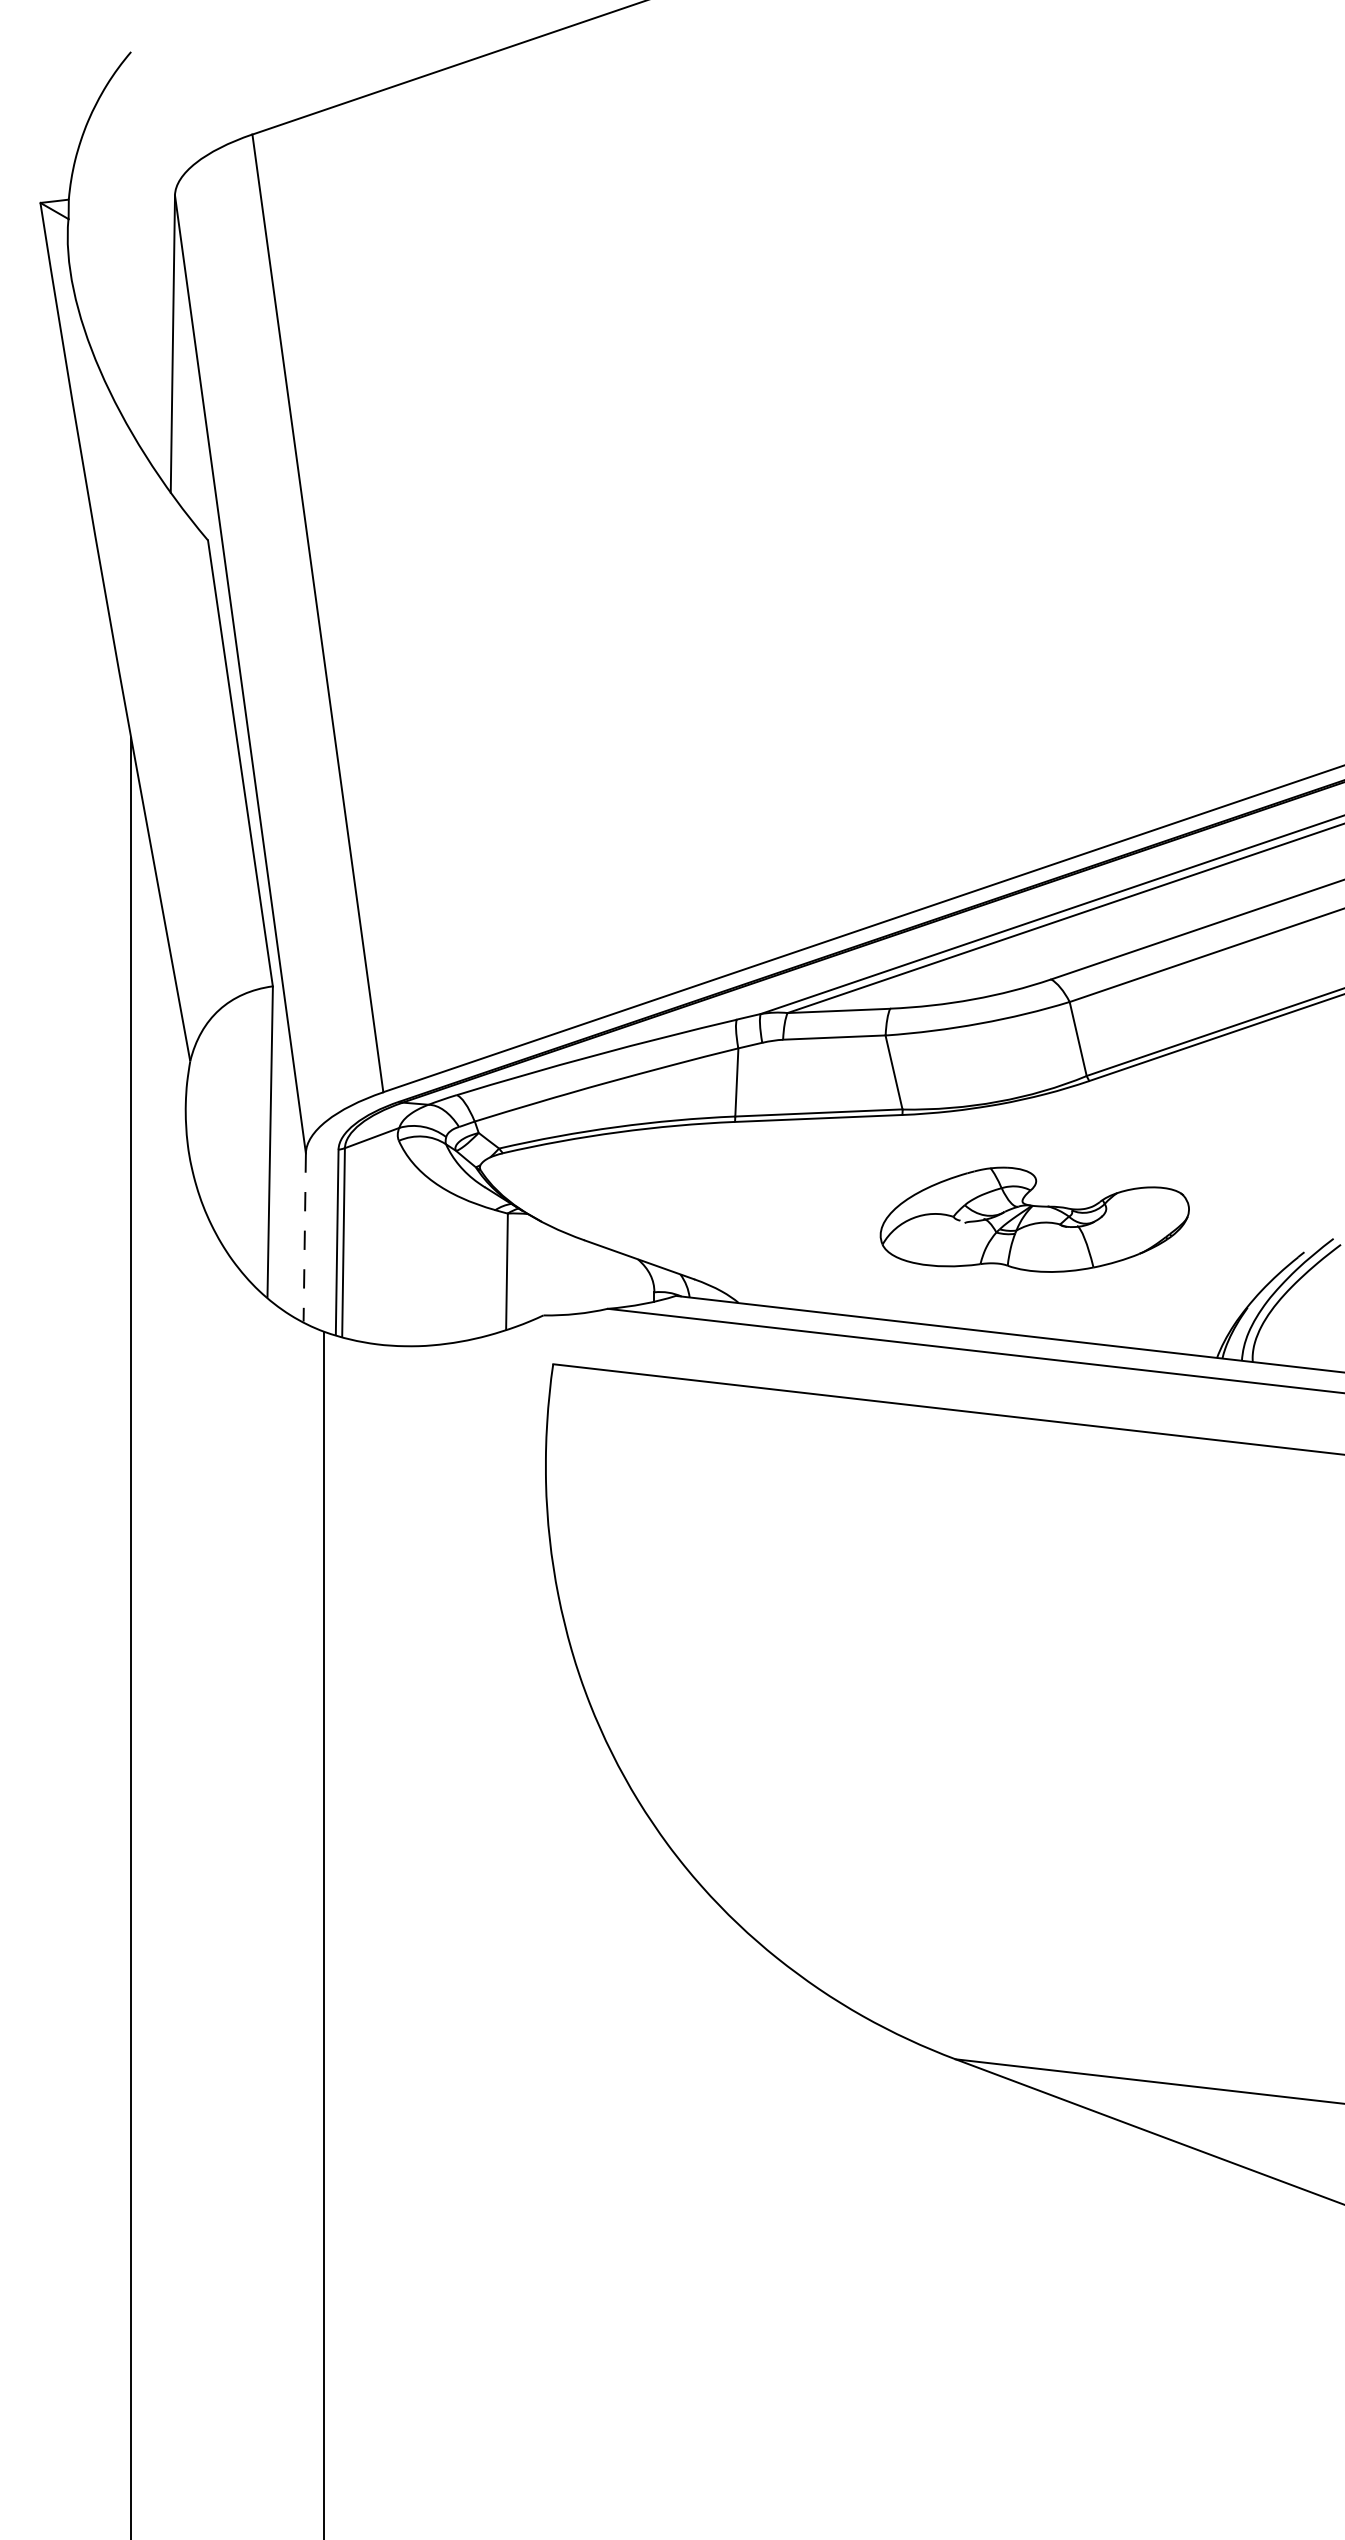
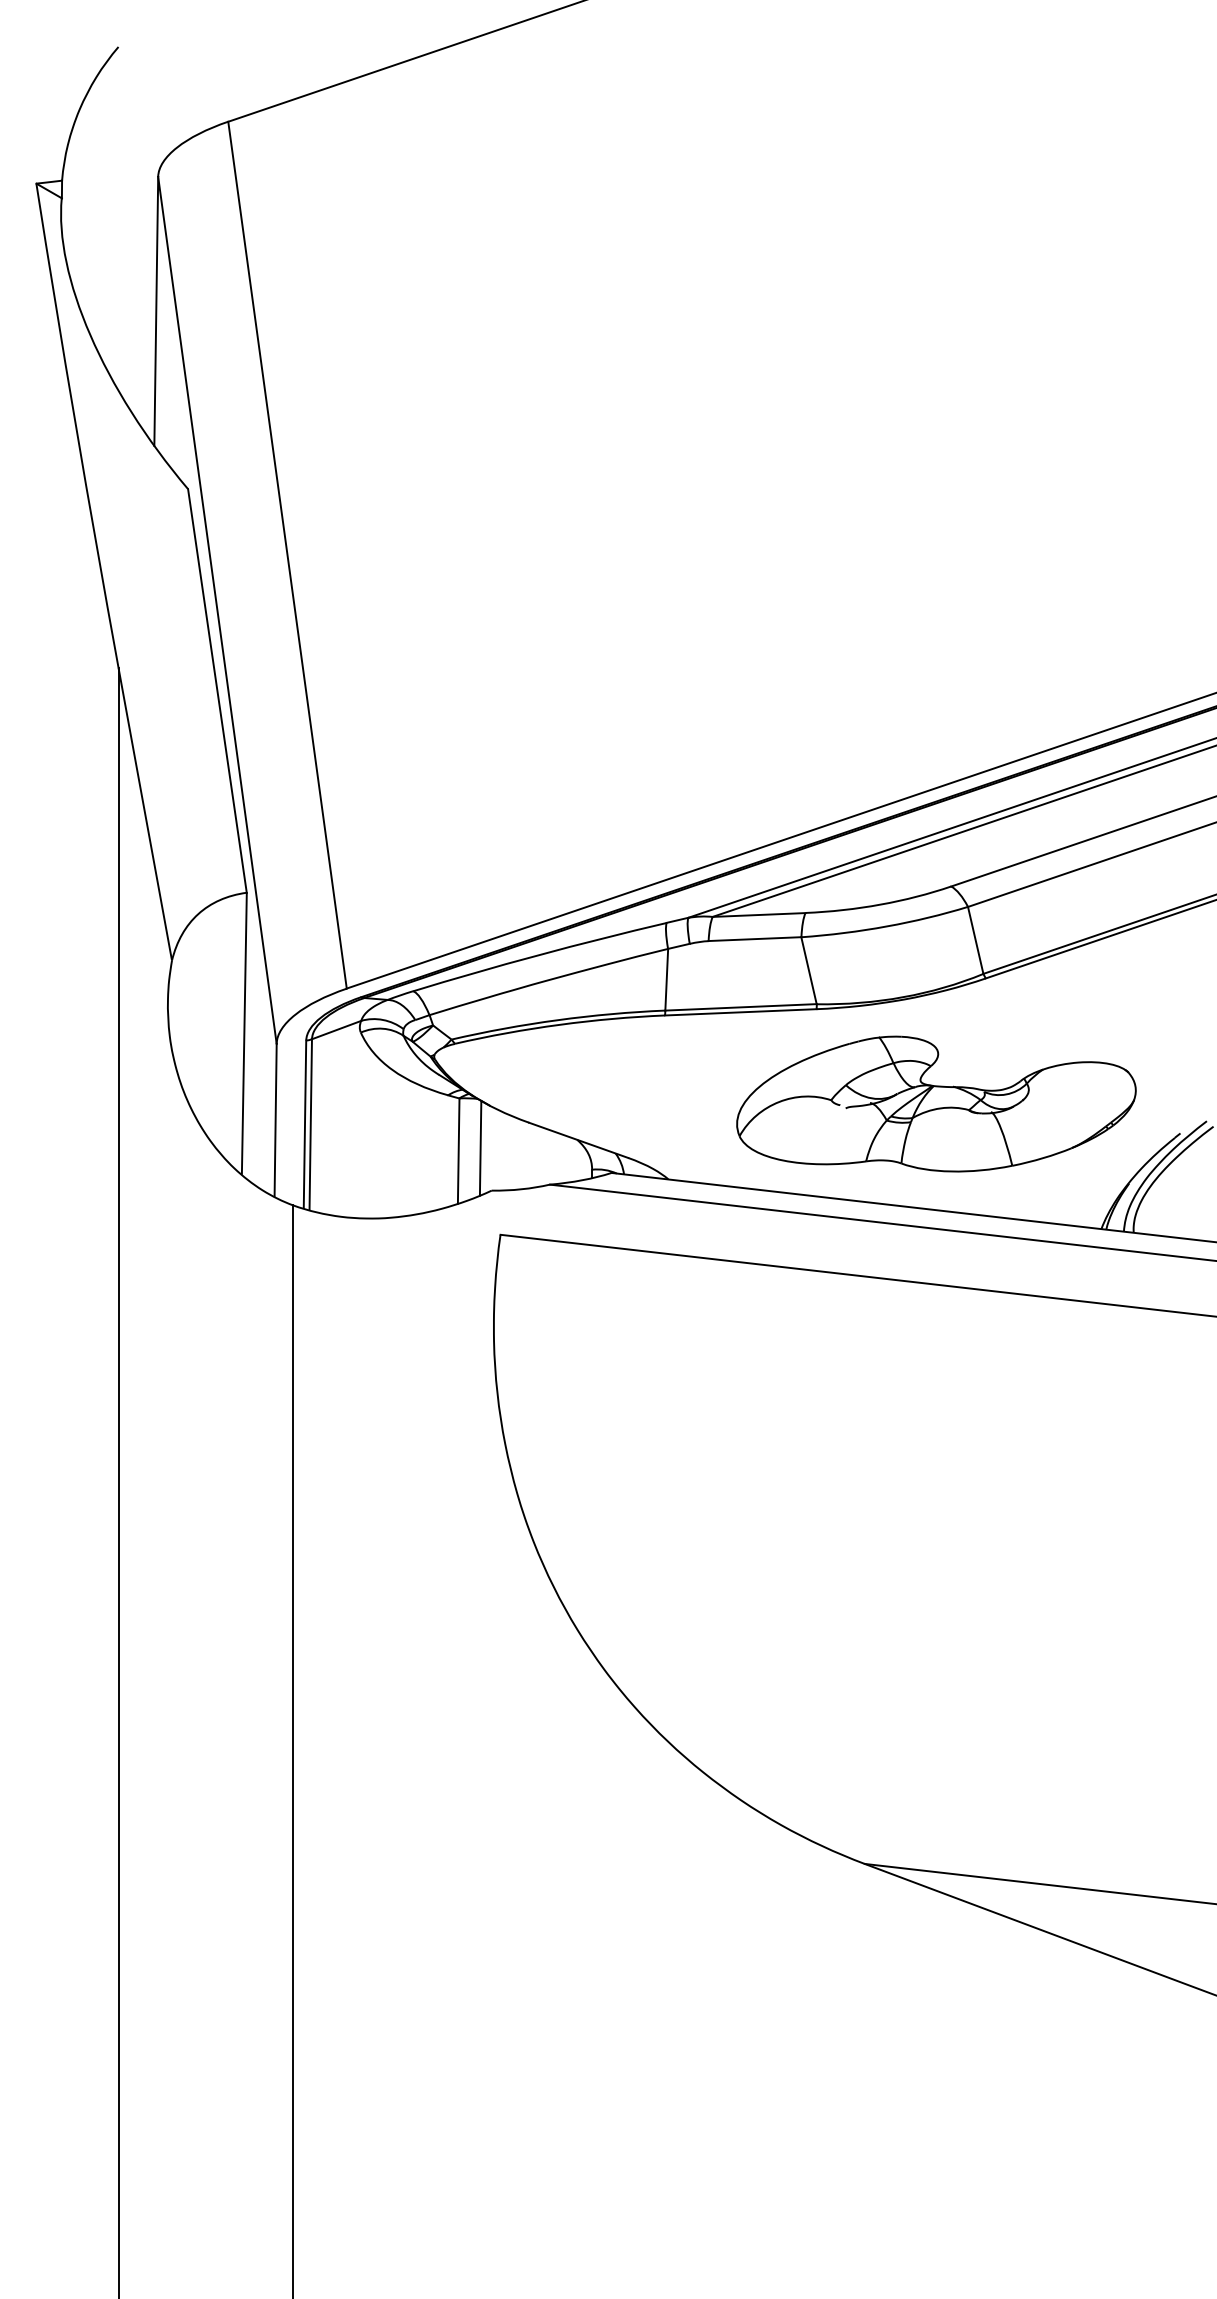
part: (1034, 1219) -> (936, 1103), size x1.43
line: (304, 1237) -> (275, 1120), dashed -> solid
line: (531, 1267) -> (480, 1147), added

